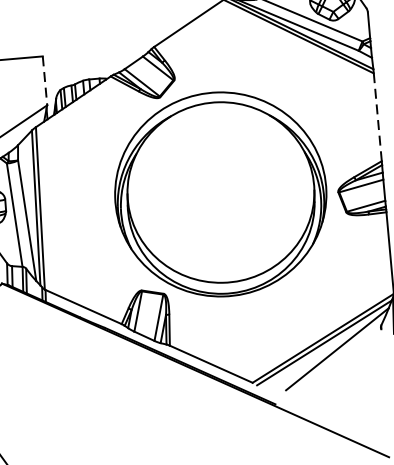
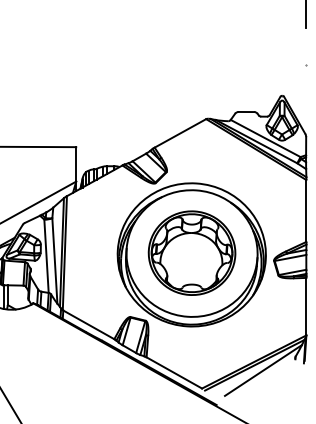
line: (45, 80) -> (76, 164), dashed -> solid
line: (377, 116) -> (306, 210), dashed -> solid
part: (220, 191) -> (191, 252), added

